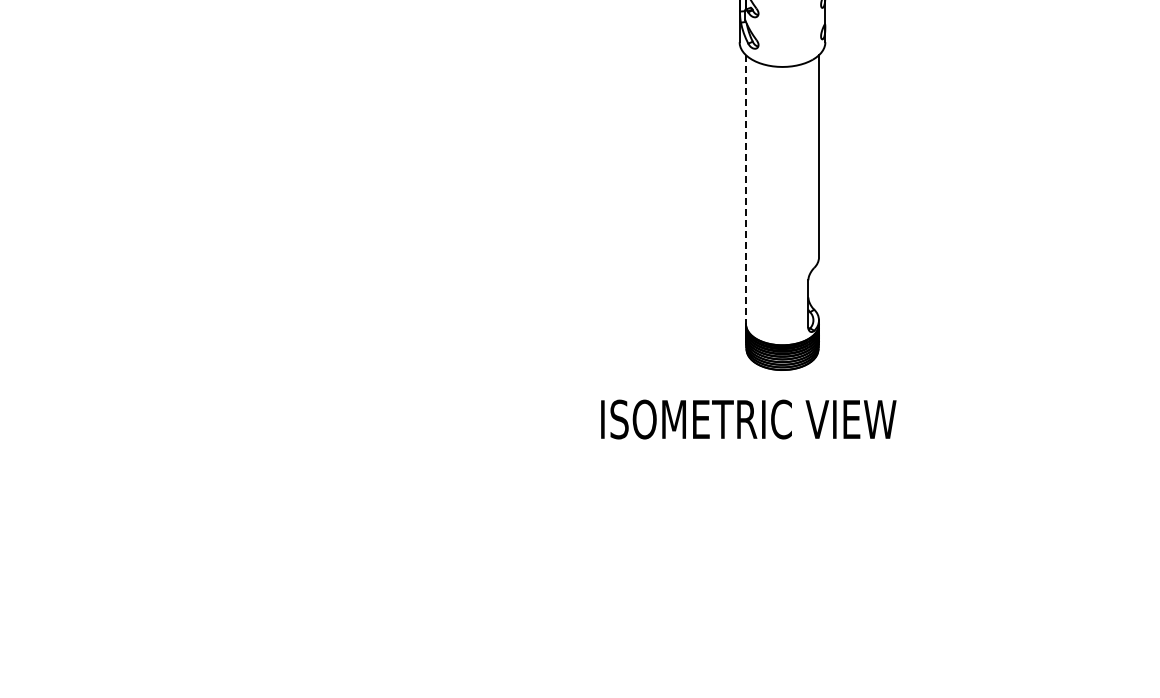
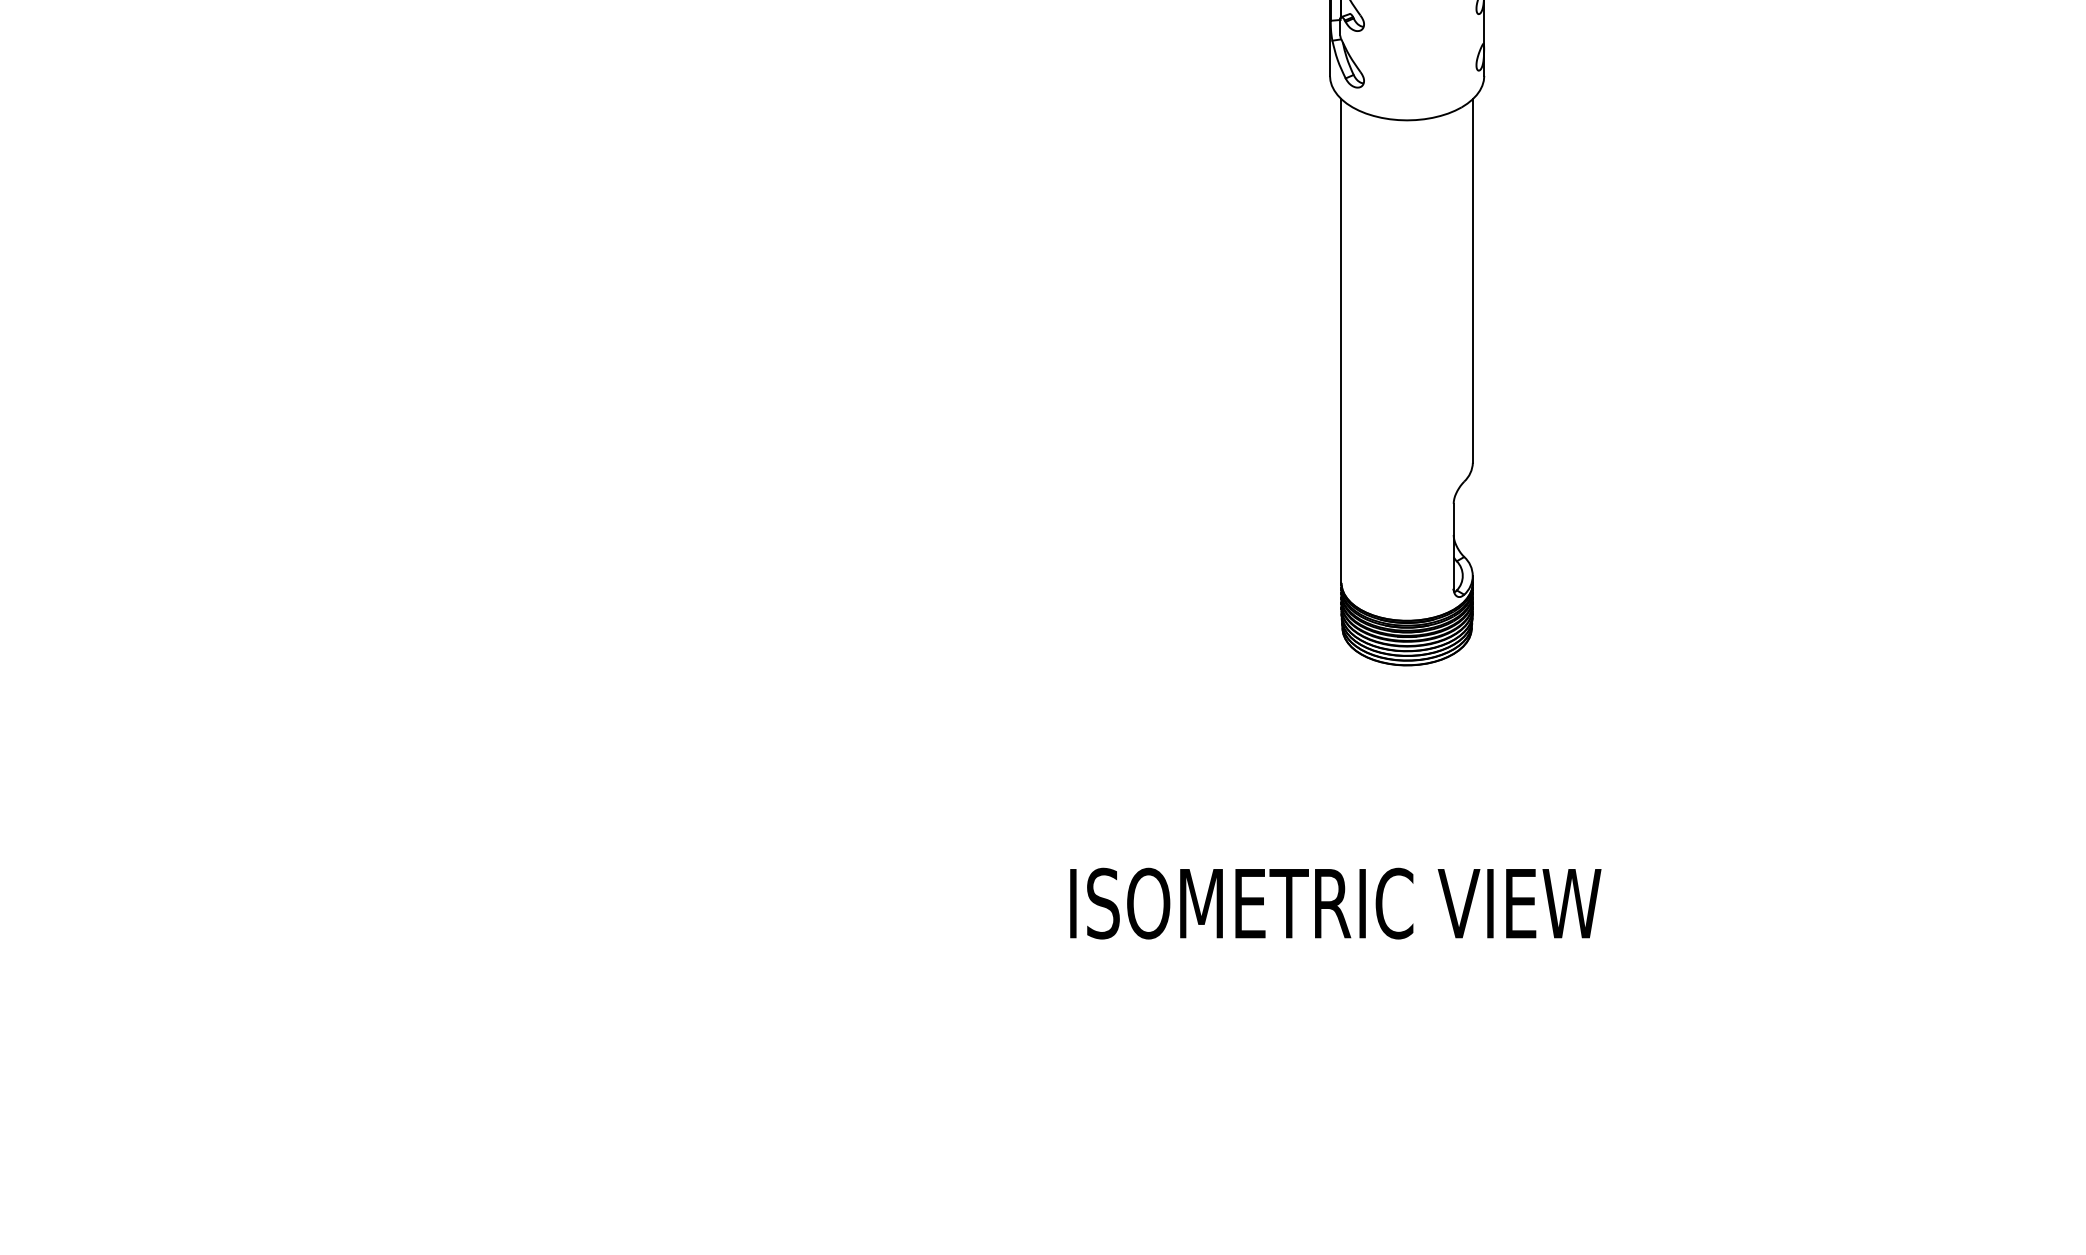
line: (745, 189) -> (1340, 340), dashed -> solid
text: (748, 419) -> (1335, 903), moved

